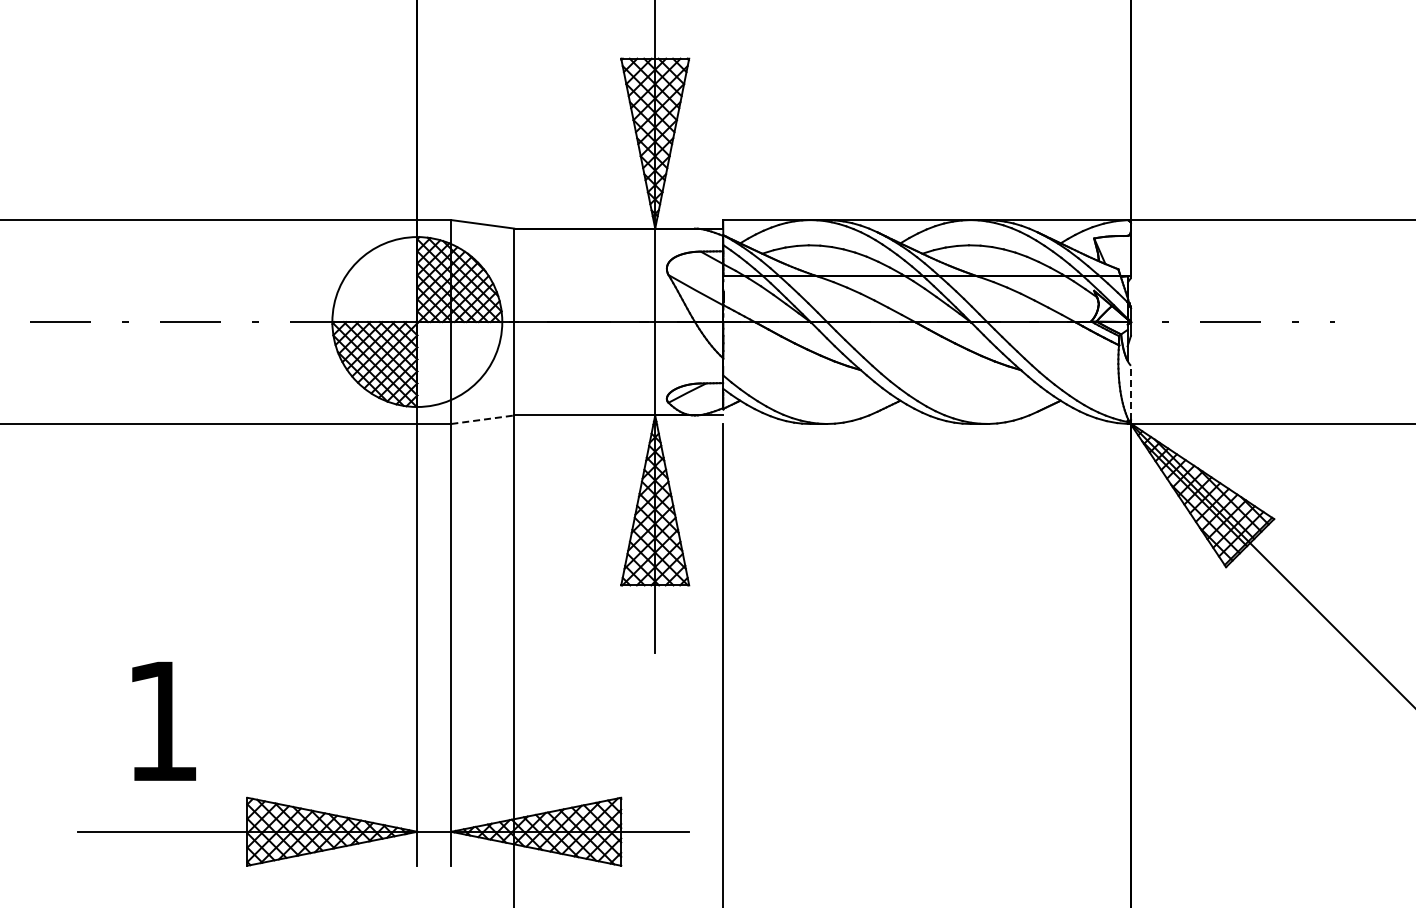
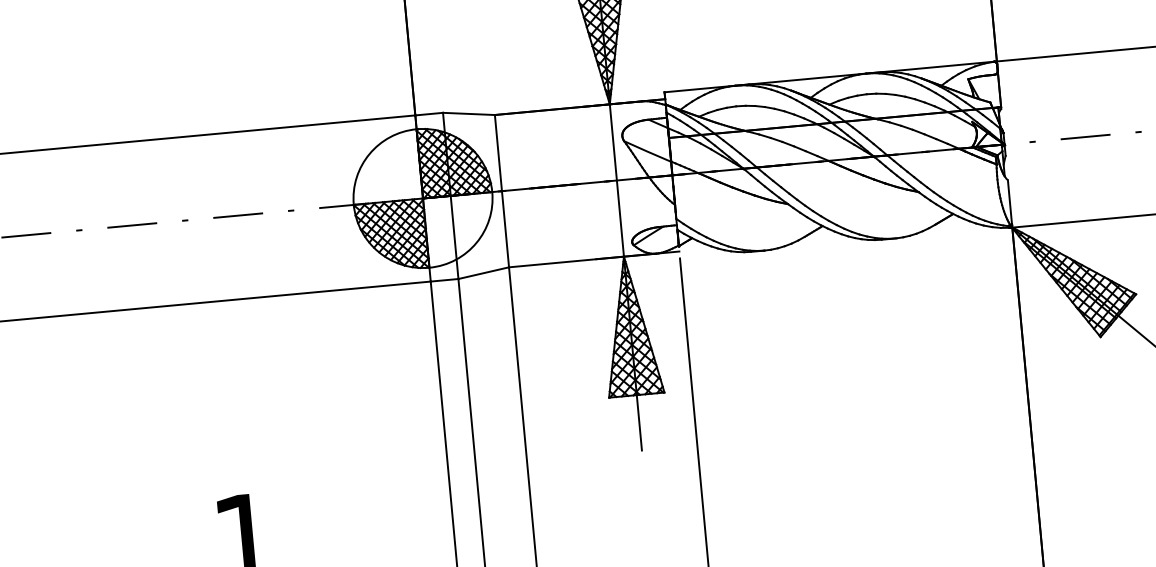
line: (1130, 392) -> (1009, 202), dashed -> solid
line: (482, 419) -> (483, 272), dashed -> solid

